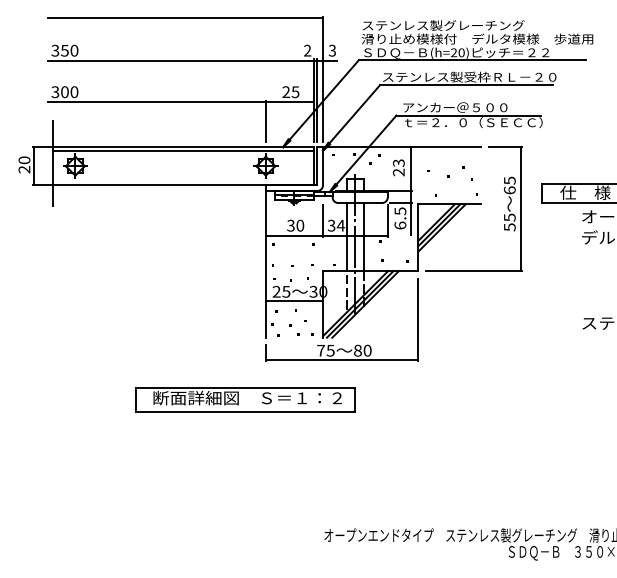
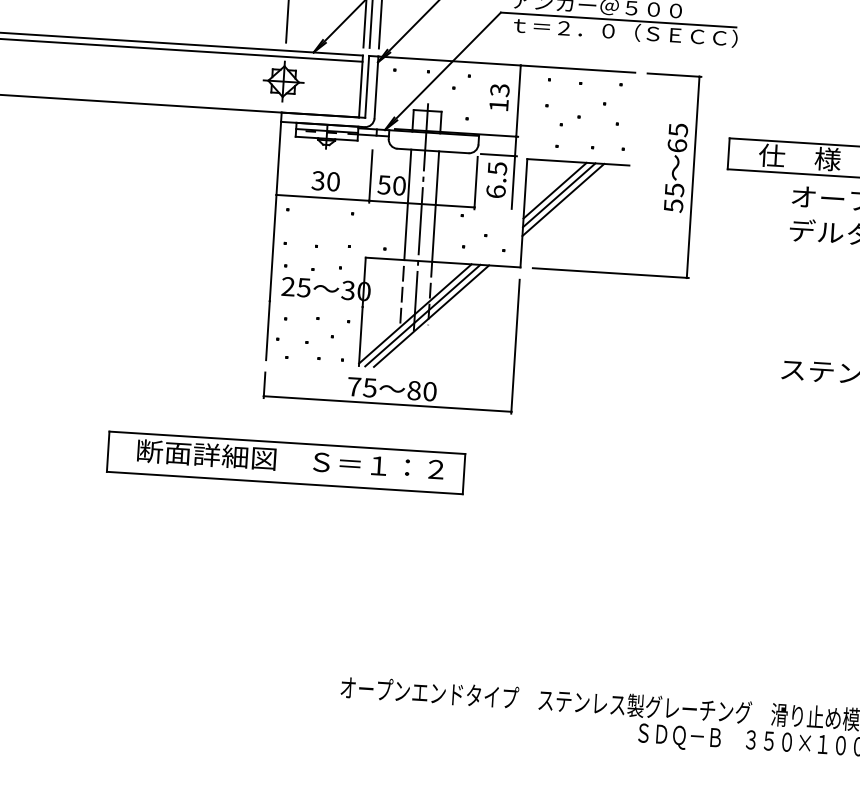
text: (398, 172) -> (498, 105), 23 -> 13
text: (336, 225) -> (392, 185), 34 -> 50
line: (294, 301) -> (316, 304), removed
part: (245, 399) -> (286, 462), moved

